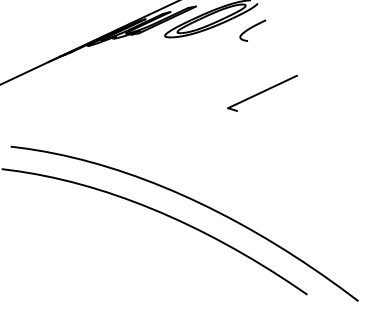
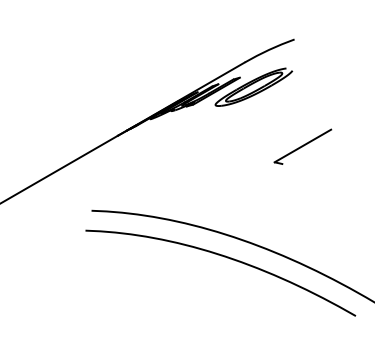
curve: (252, 28) -> (289, 92), removed

